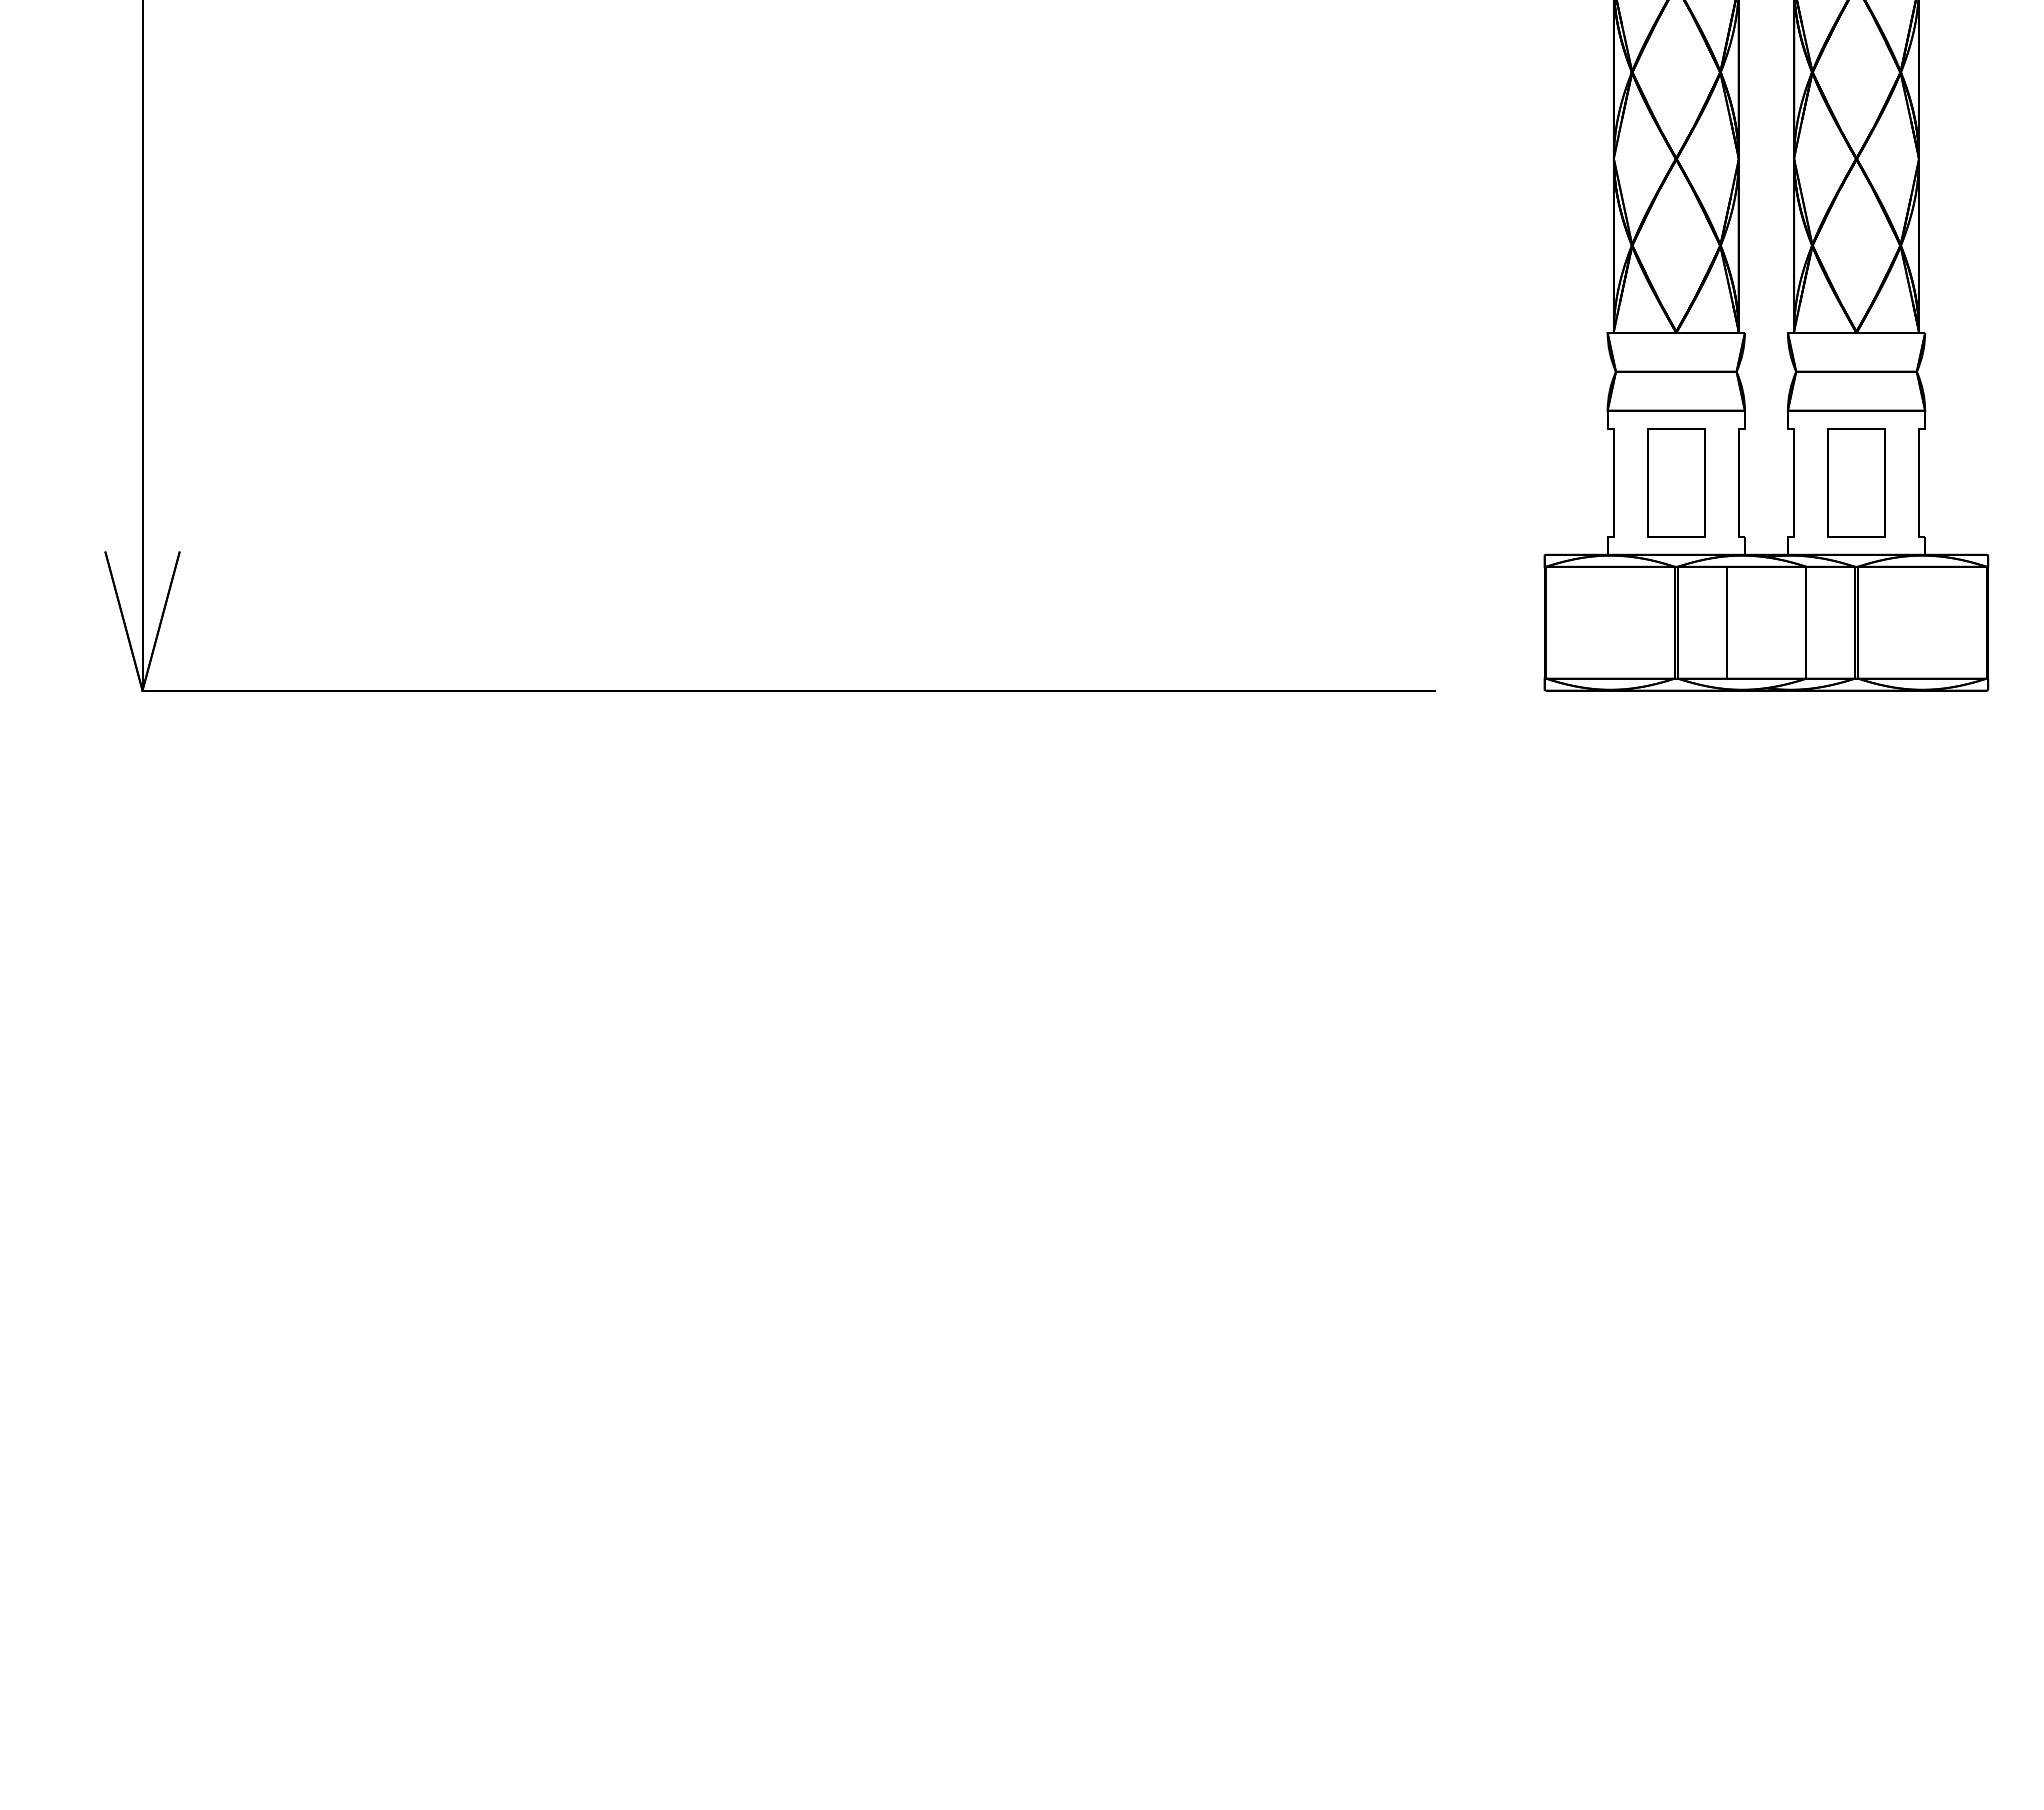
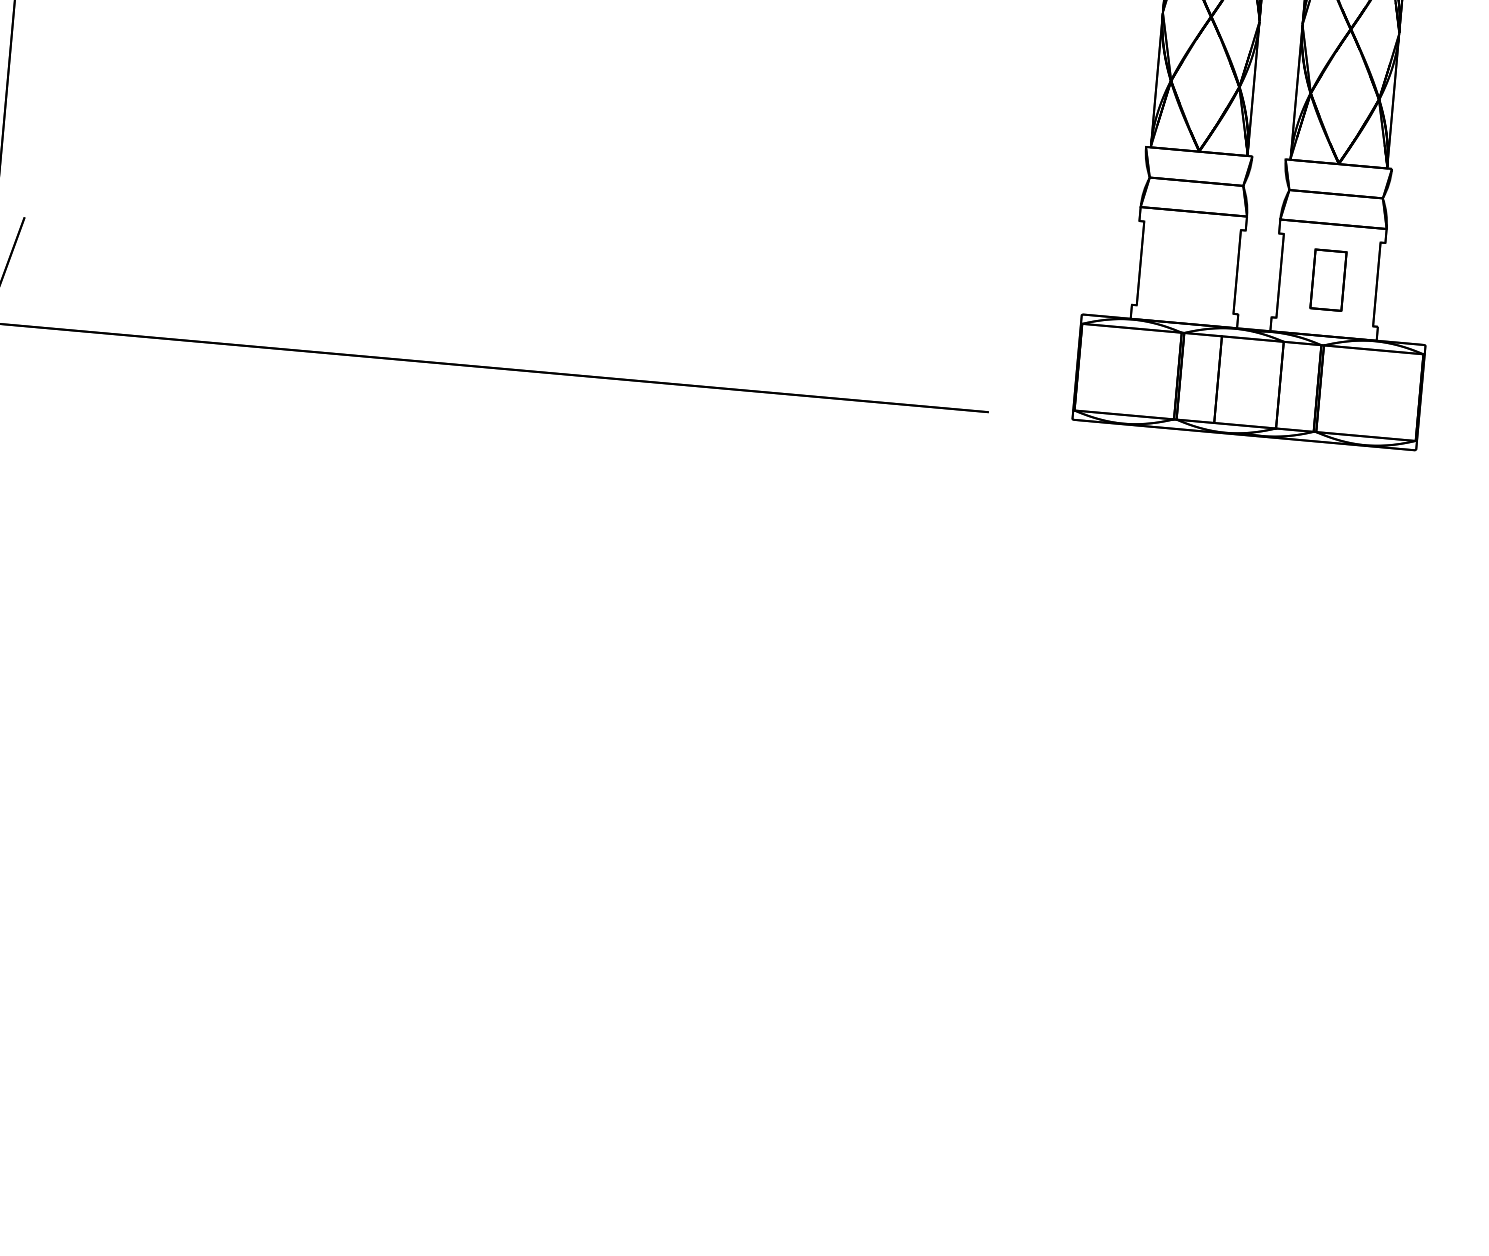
part: (1676, 482) -> (1189, 267), removed
part: (1856, 482) -> (1328, 279), size x0.7

